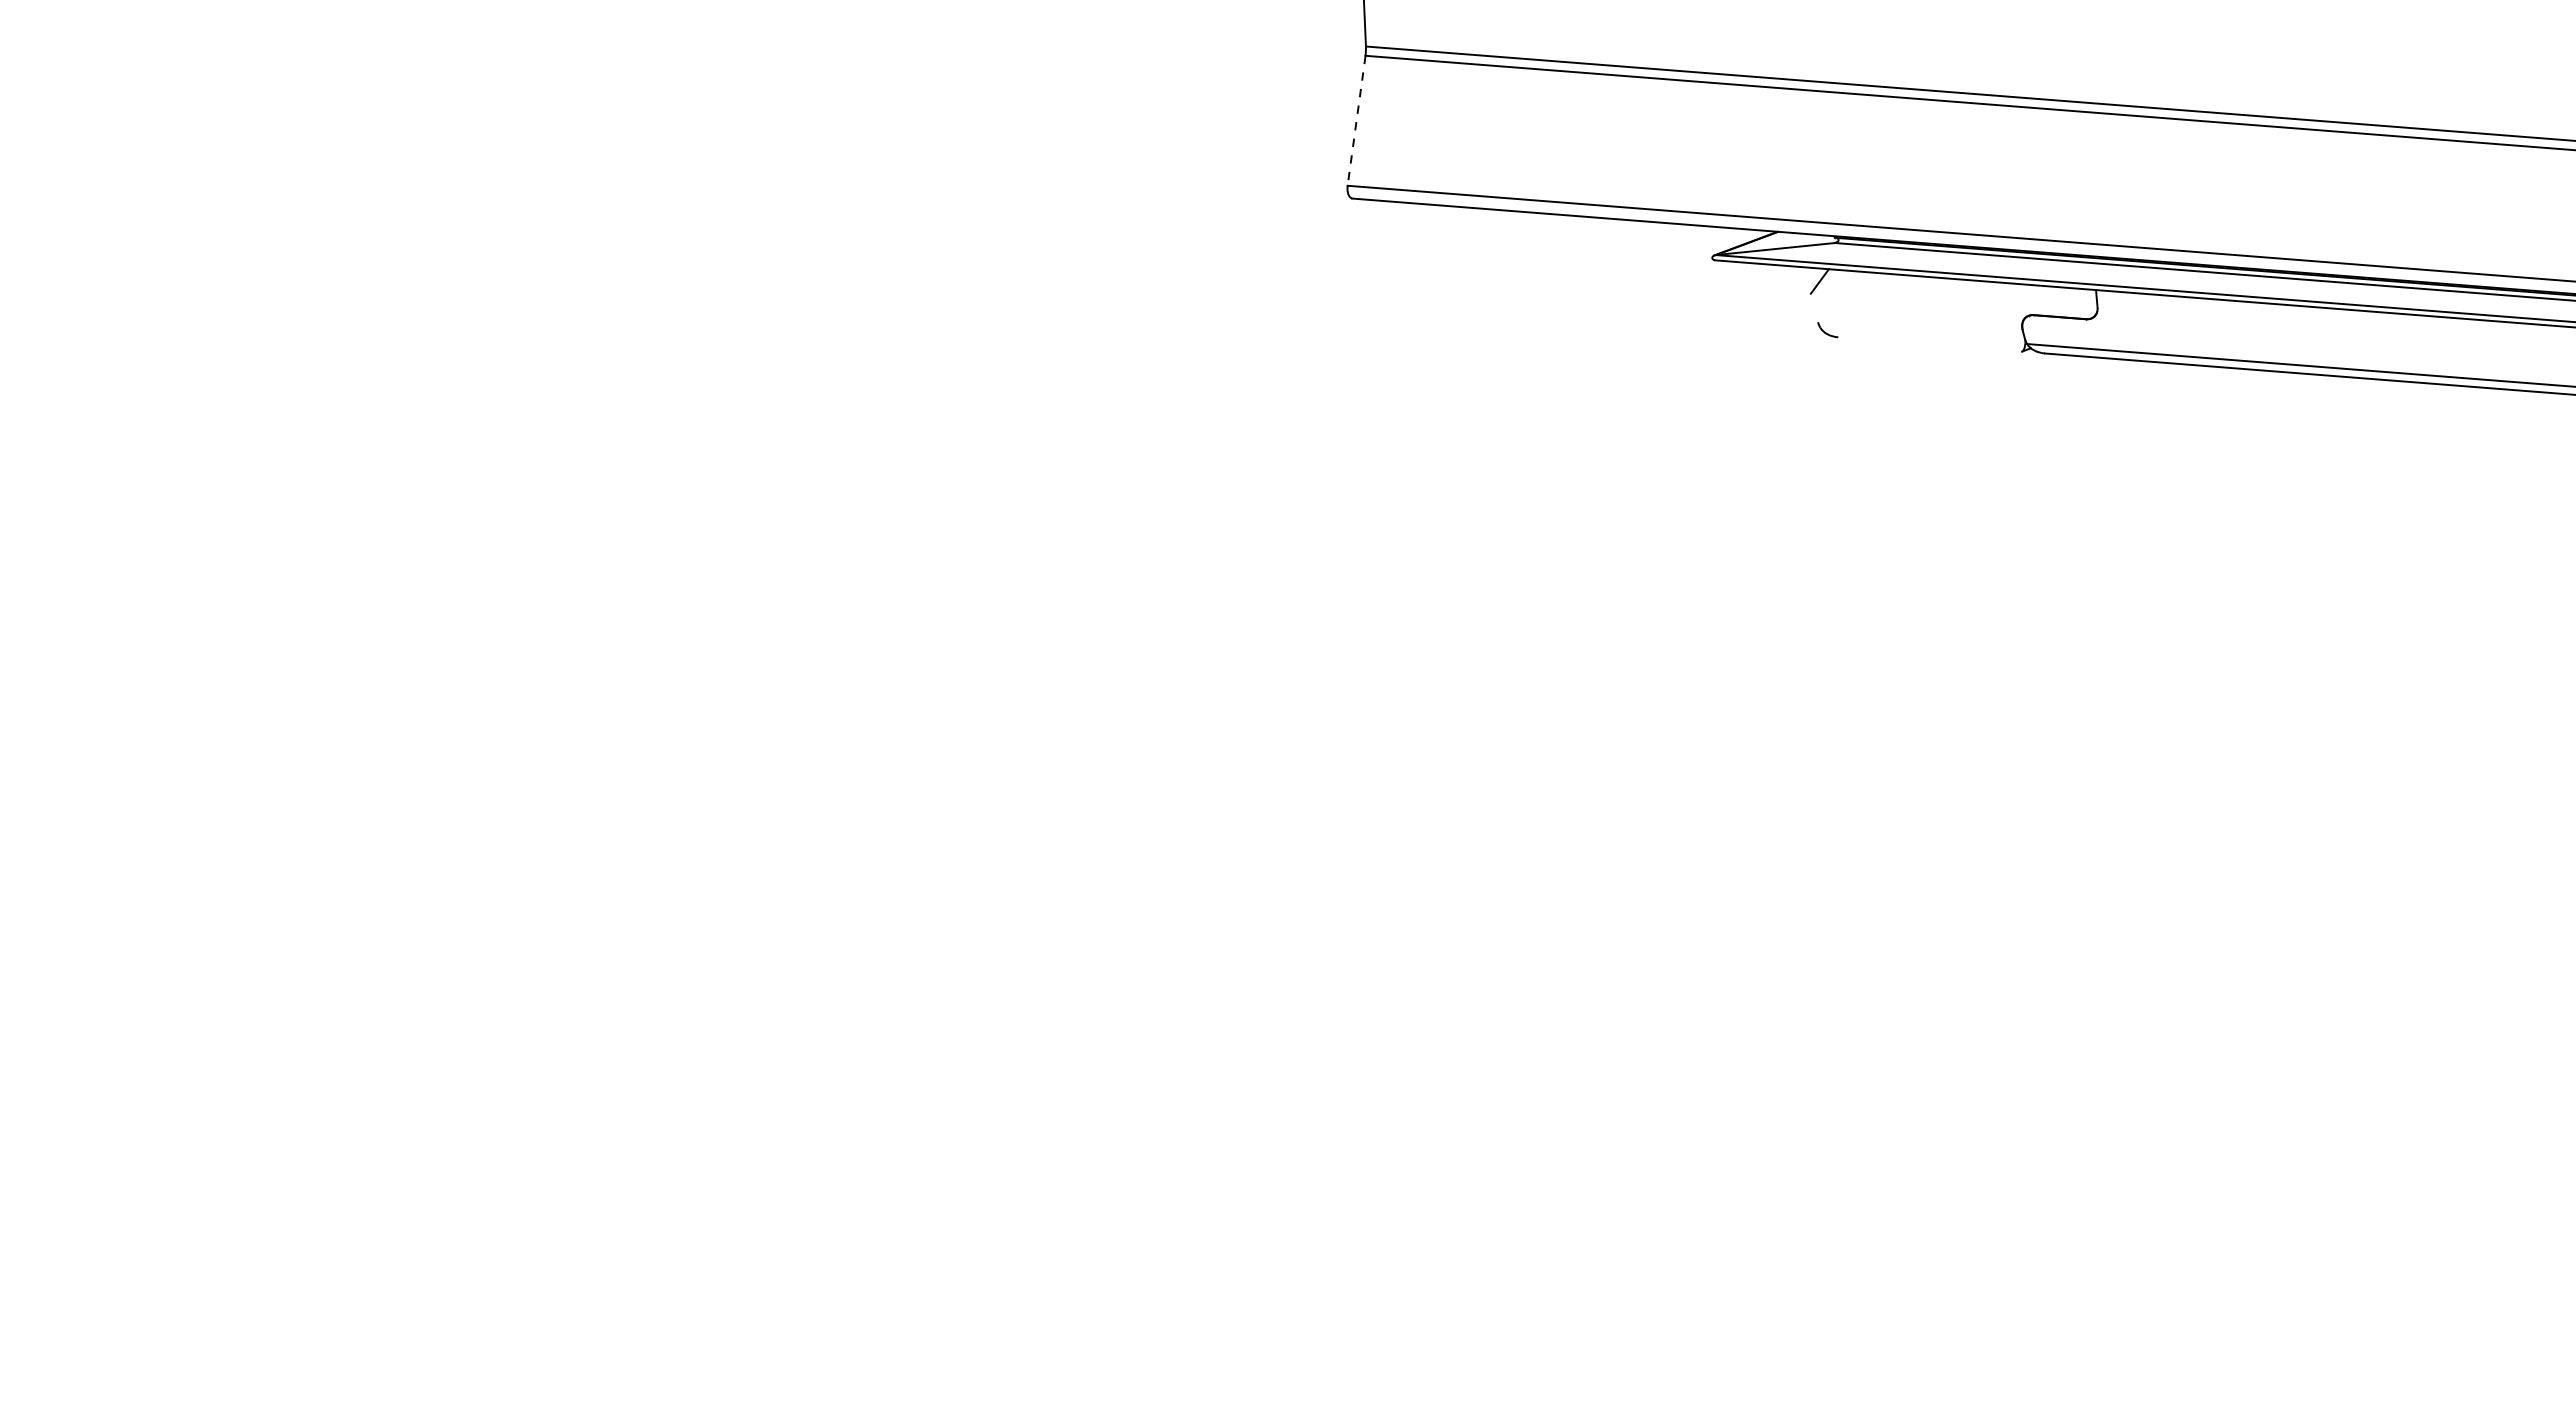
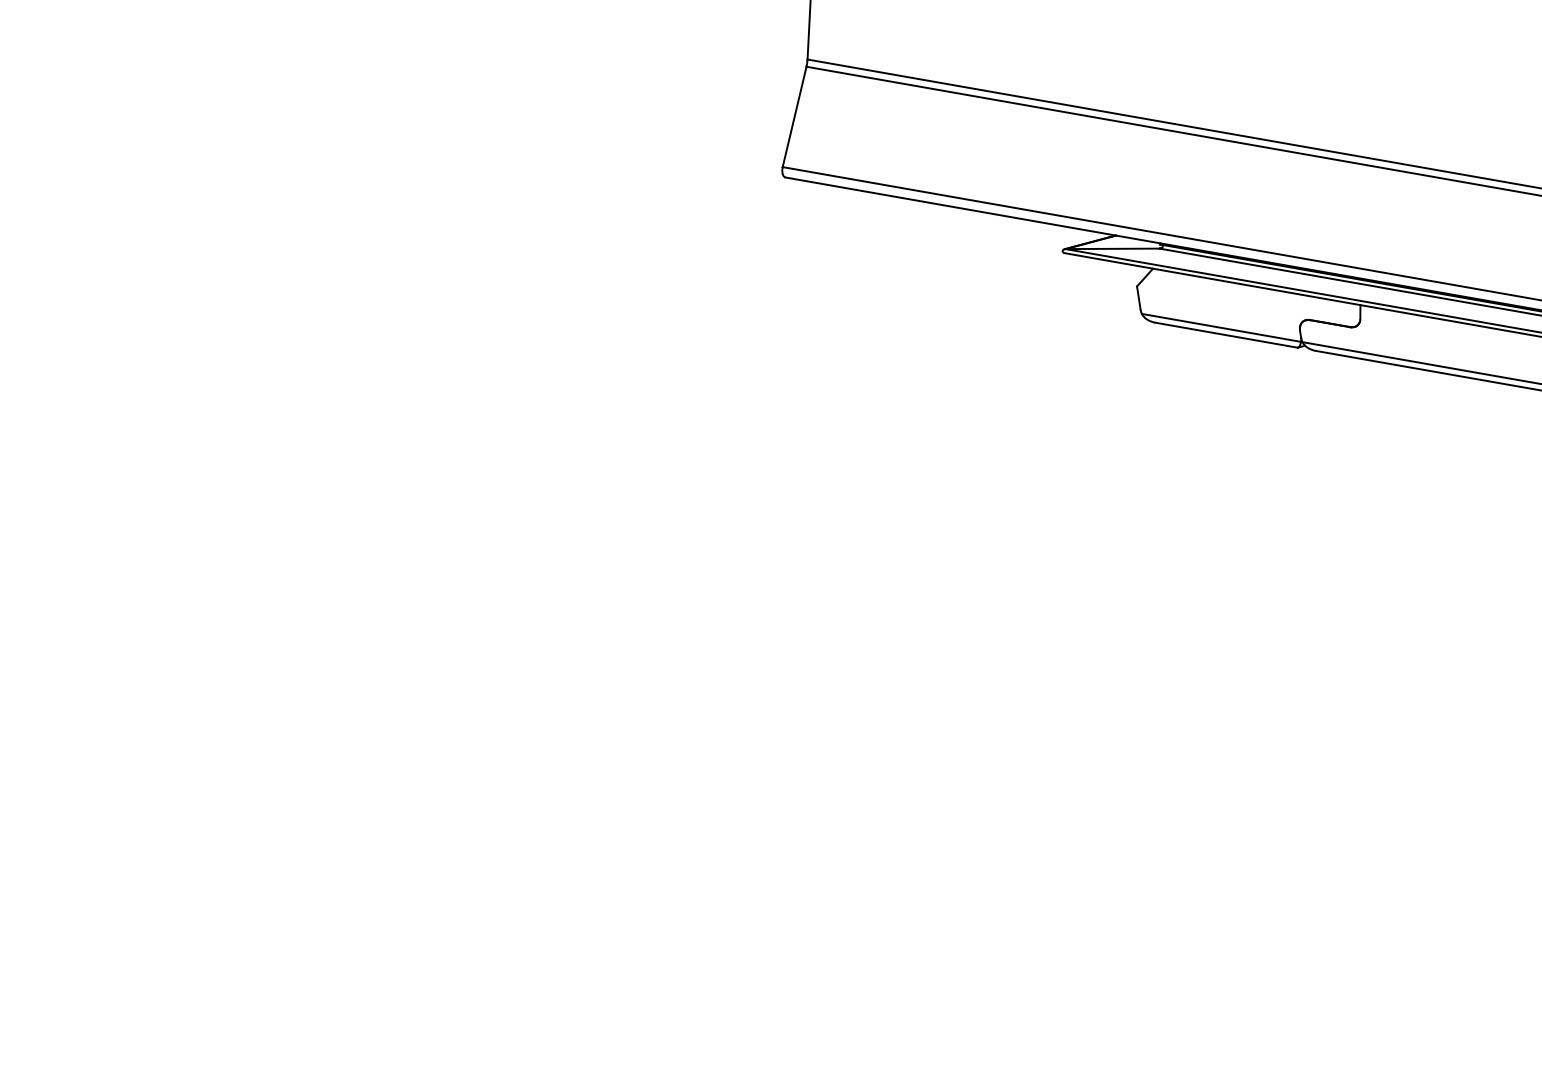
line: (1356, 120) -> (794, 116), dashed -> solid
line: (1814, 307) -> (1138, 297), added
line: (1922, 335) -> (1221, 327), added
line: (1929, 344) -> (1226, 335), added

